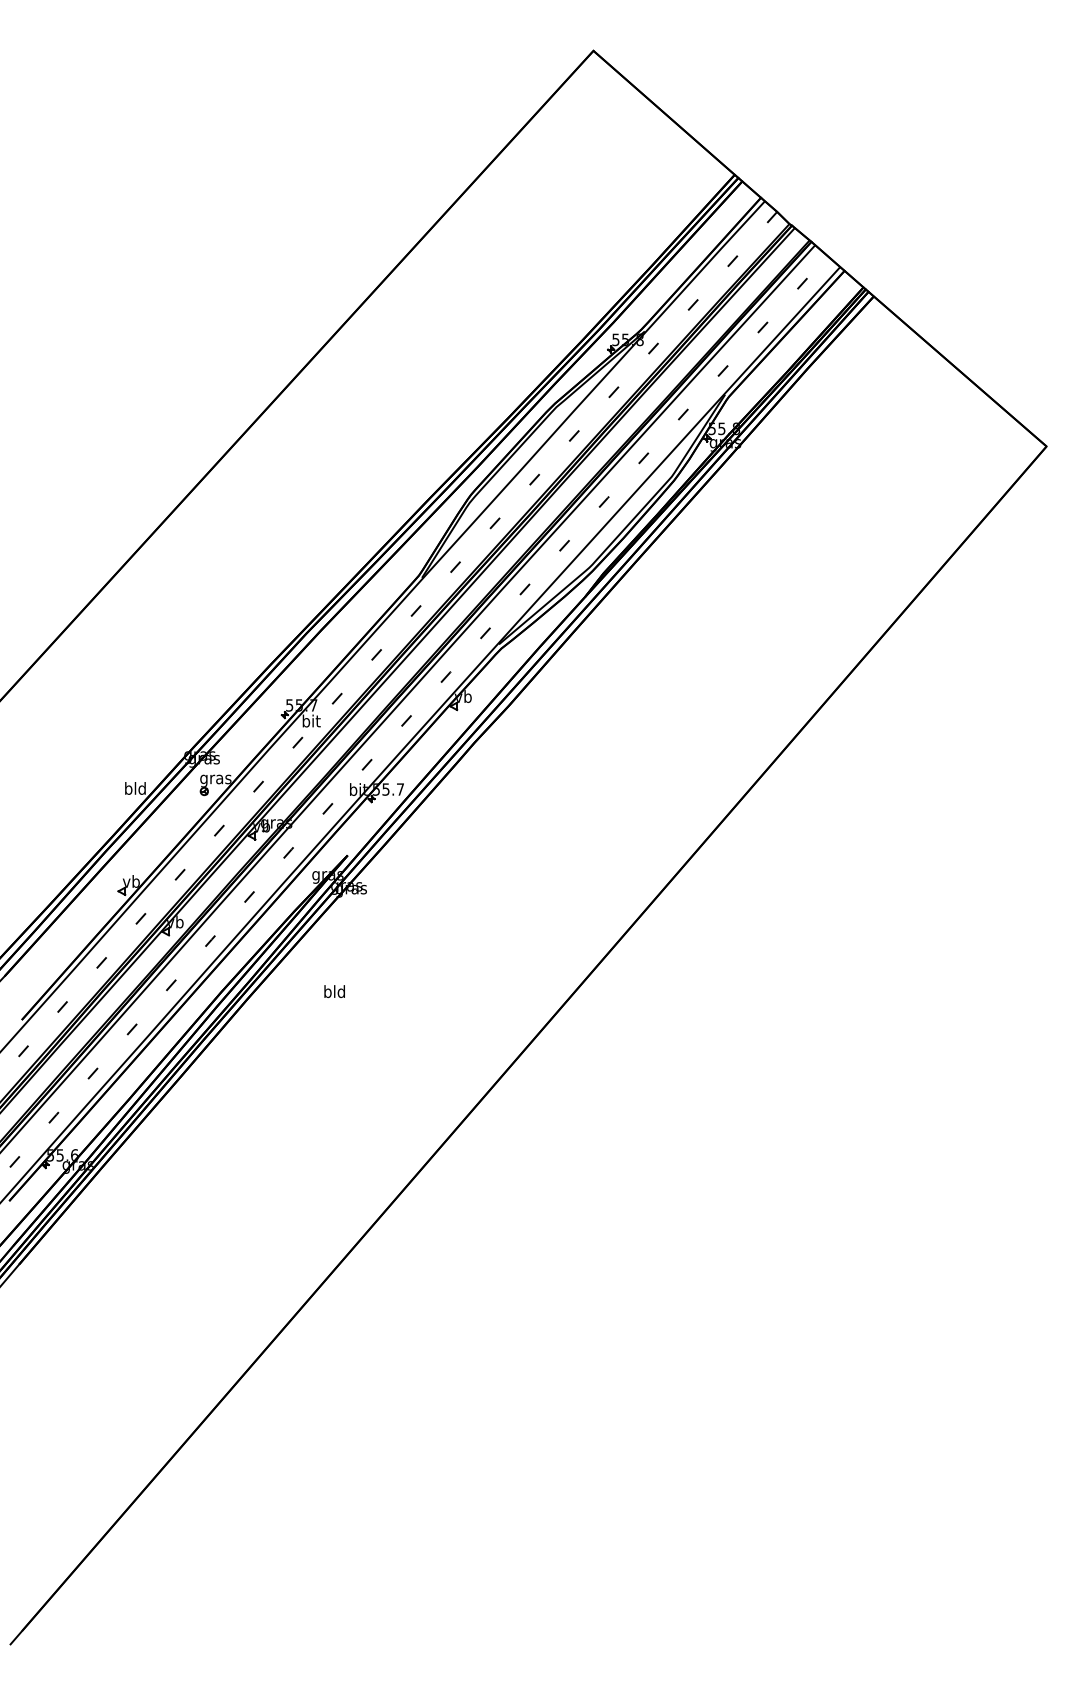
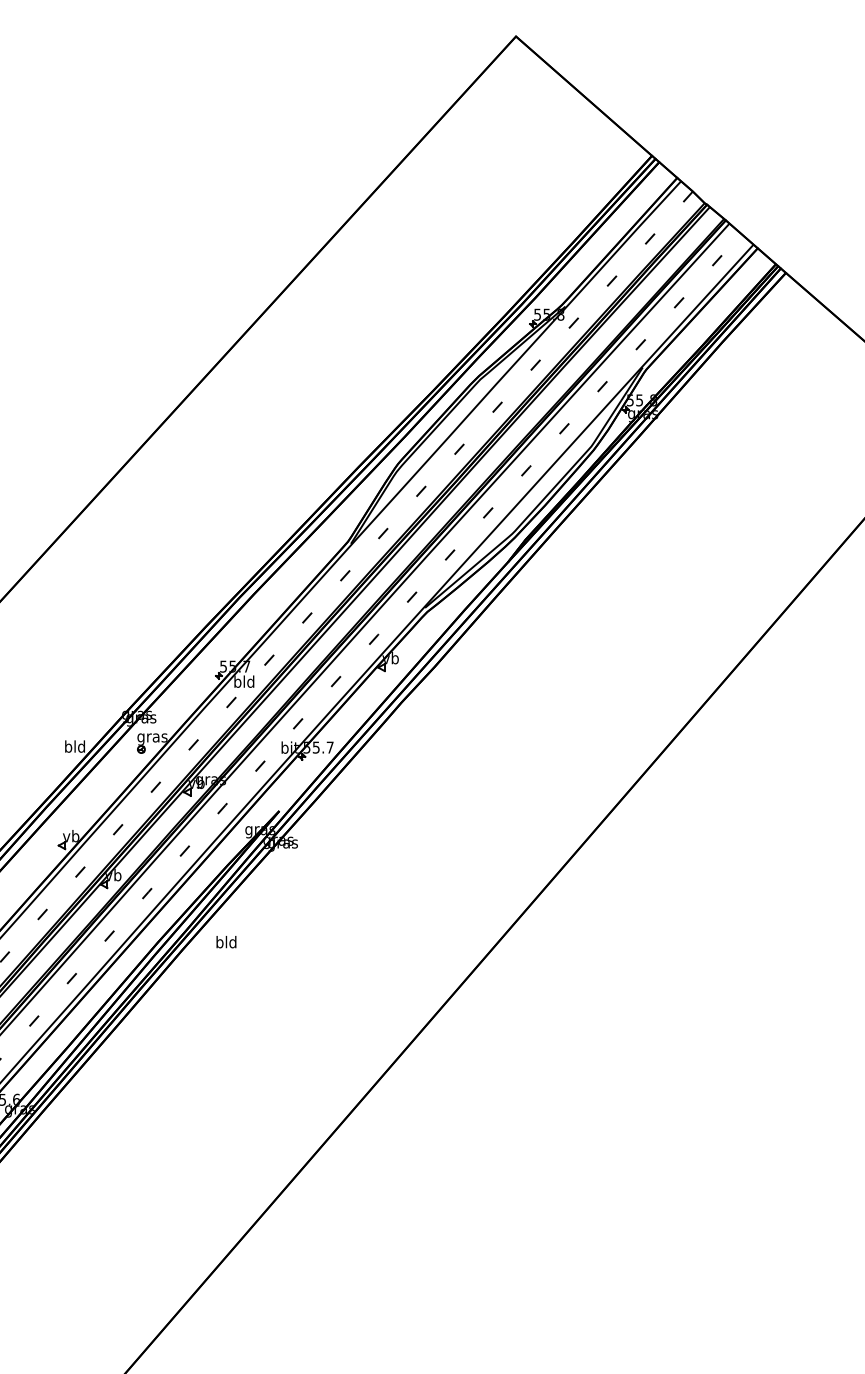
text: (311, 720) -> (244, 681), bit -> bld
text: (334, 991) -> (226, 942), moved

